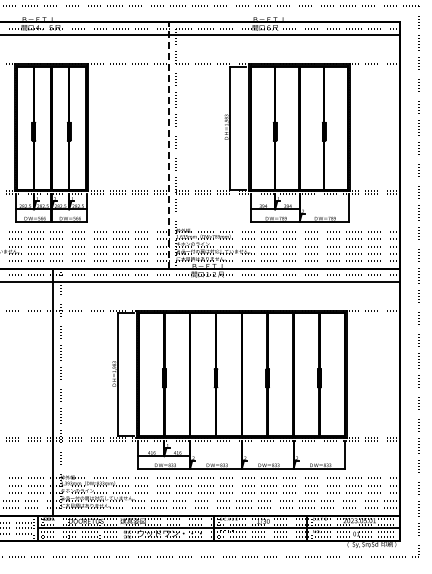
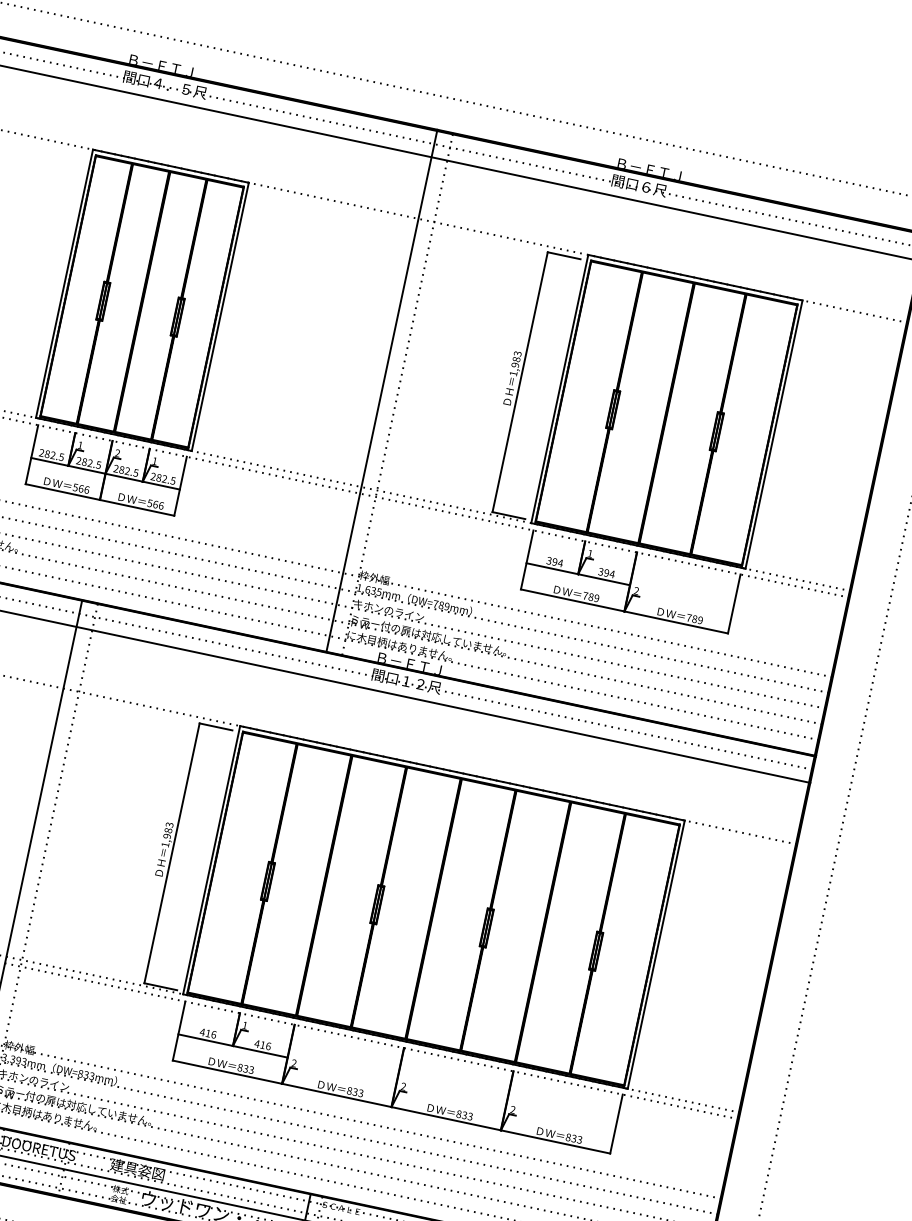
line: (168, 144) -> (382, 388), dashed -> solid

